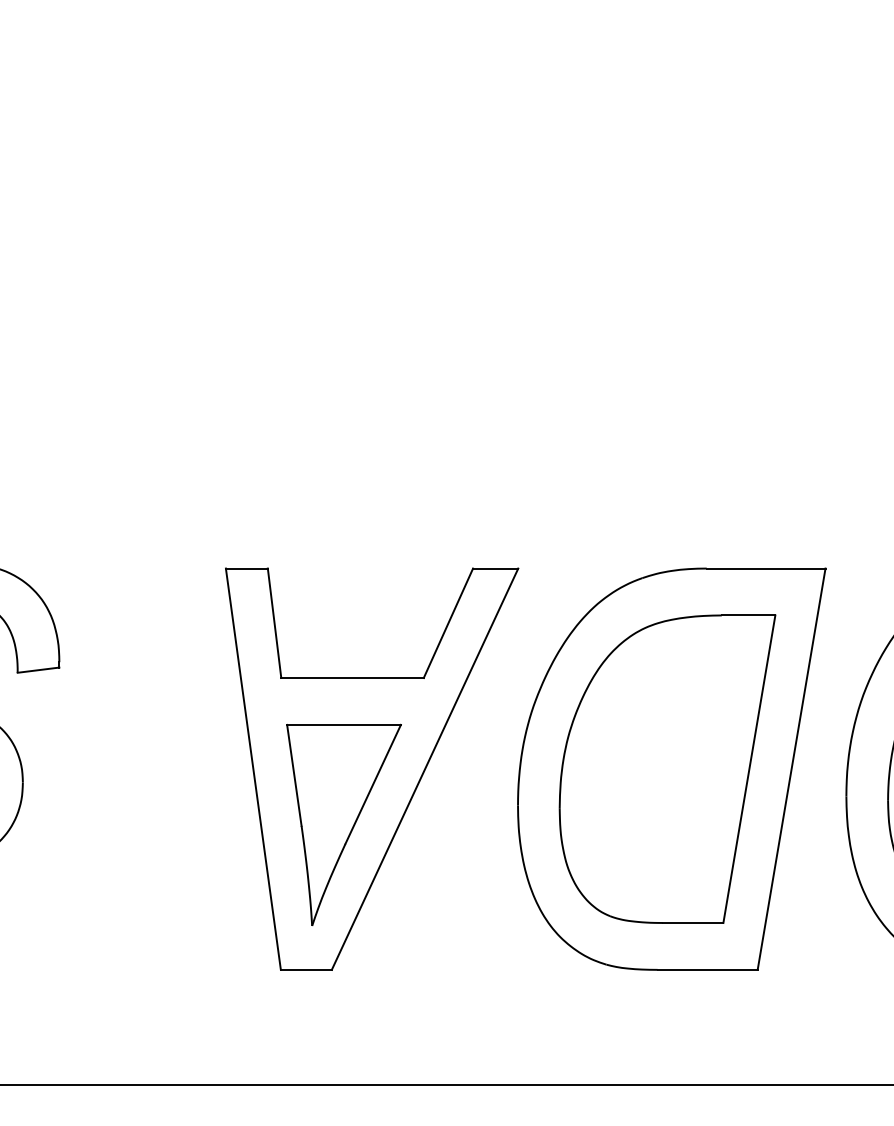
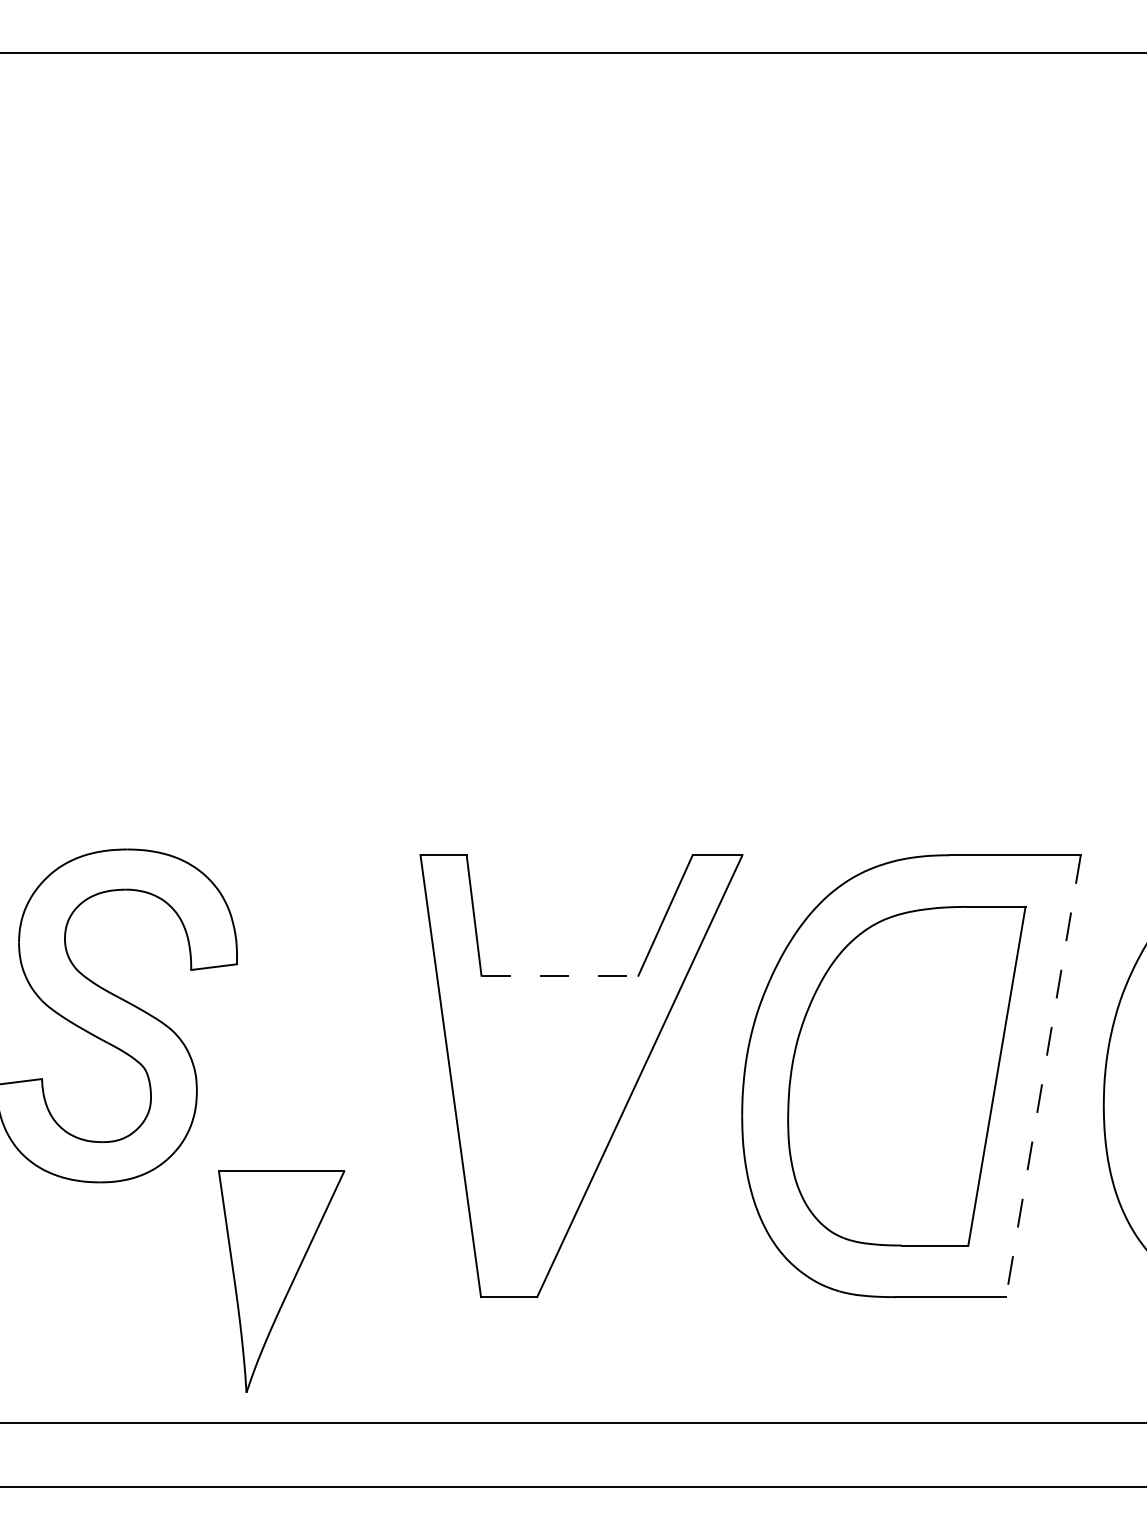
line: (353, 677) -> (560, 975), solid -> dashed
line: (791, 769) -> (1043, 1076), solid -> dashed
part: (343, 824) -> (281, 1281), moved

